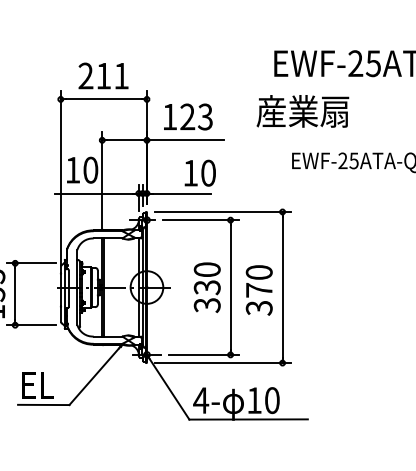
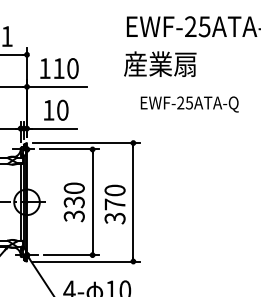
text: (302, 111) -> (159, 64), moved
text: (196, 116) -> (65, 68), 123 -> 110
text: (199, 172) -> (55, 109), moved

